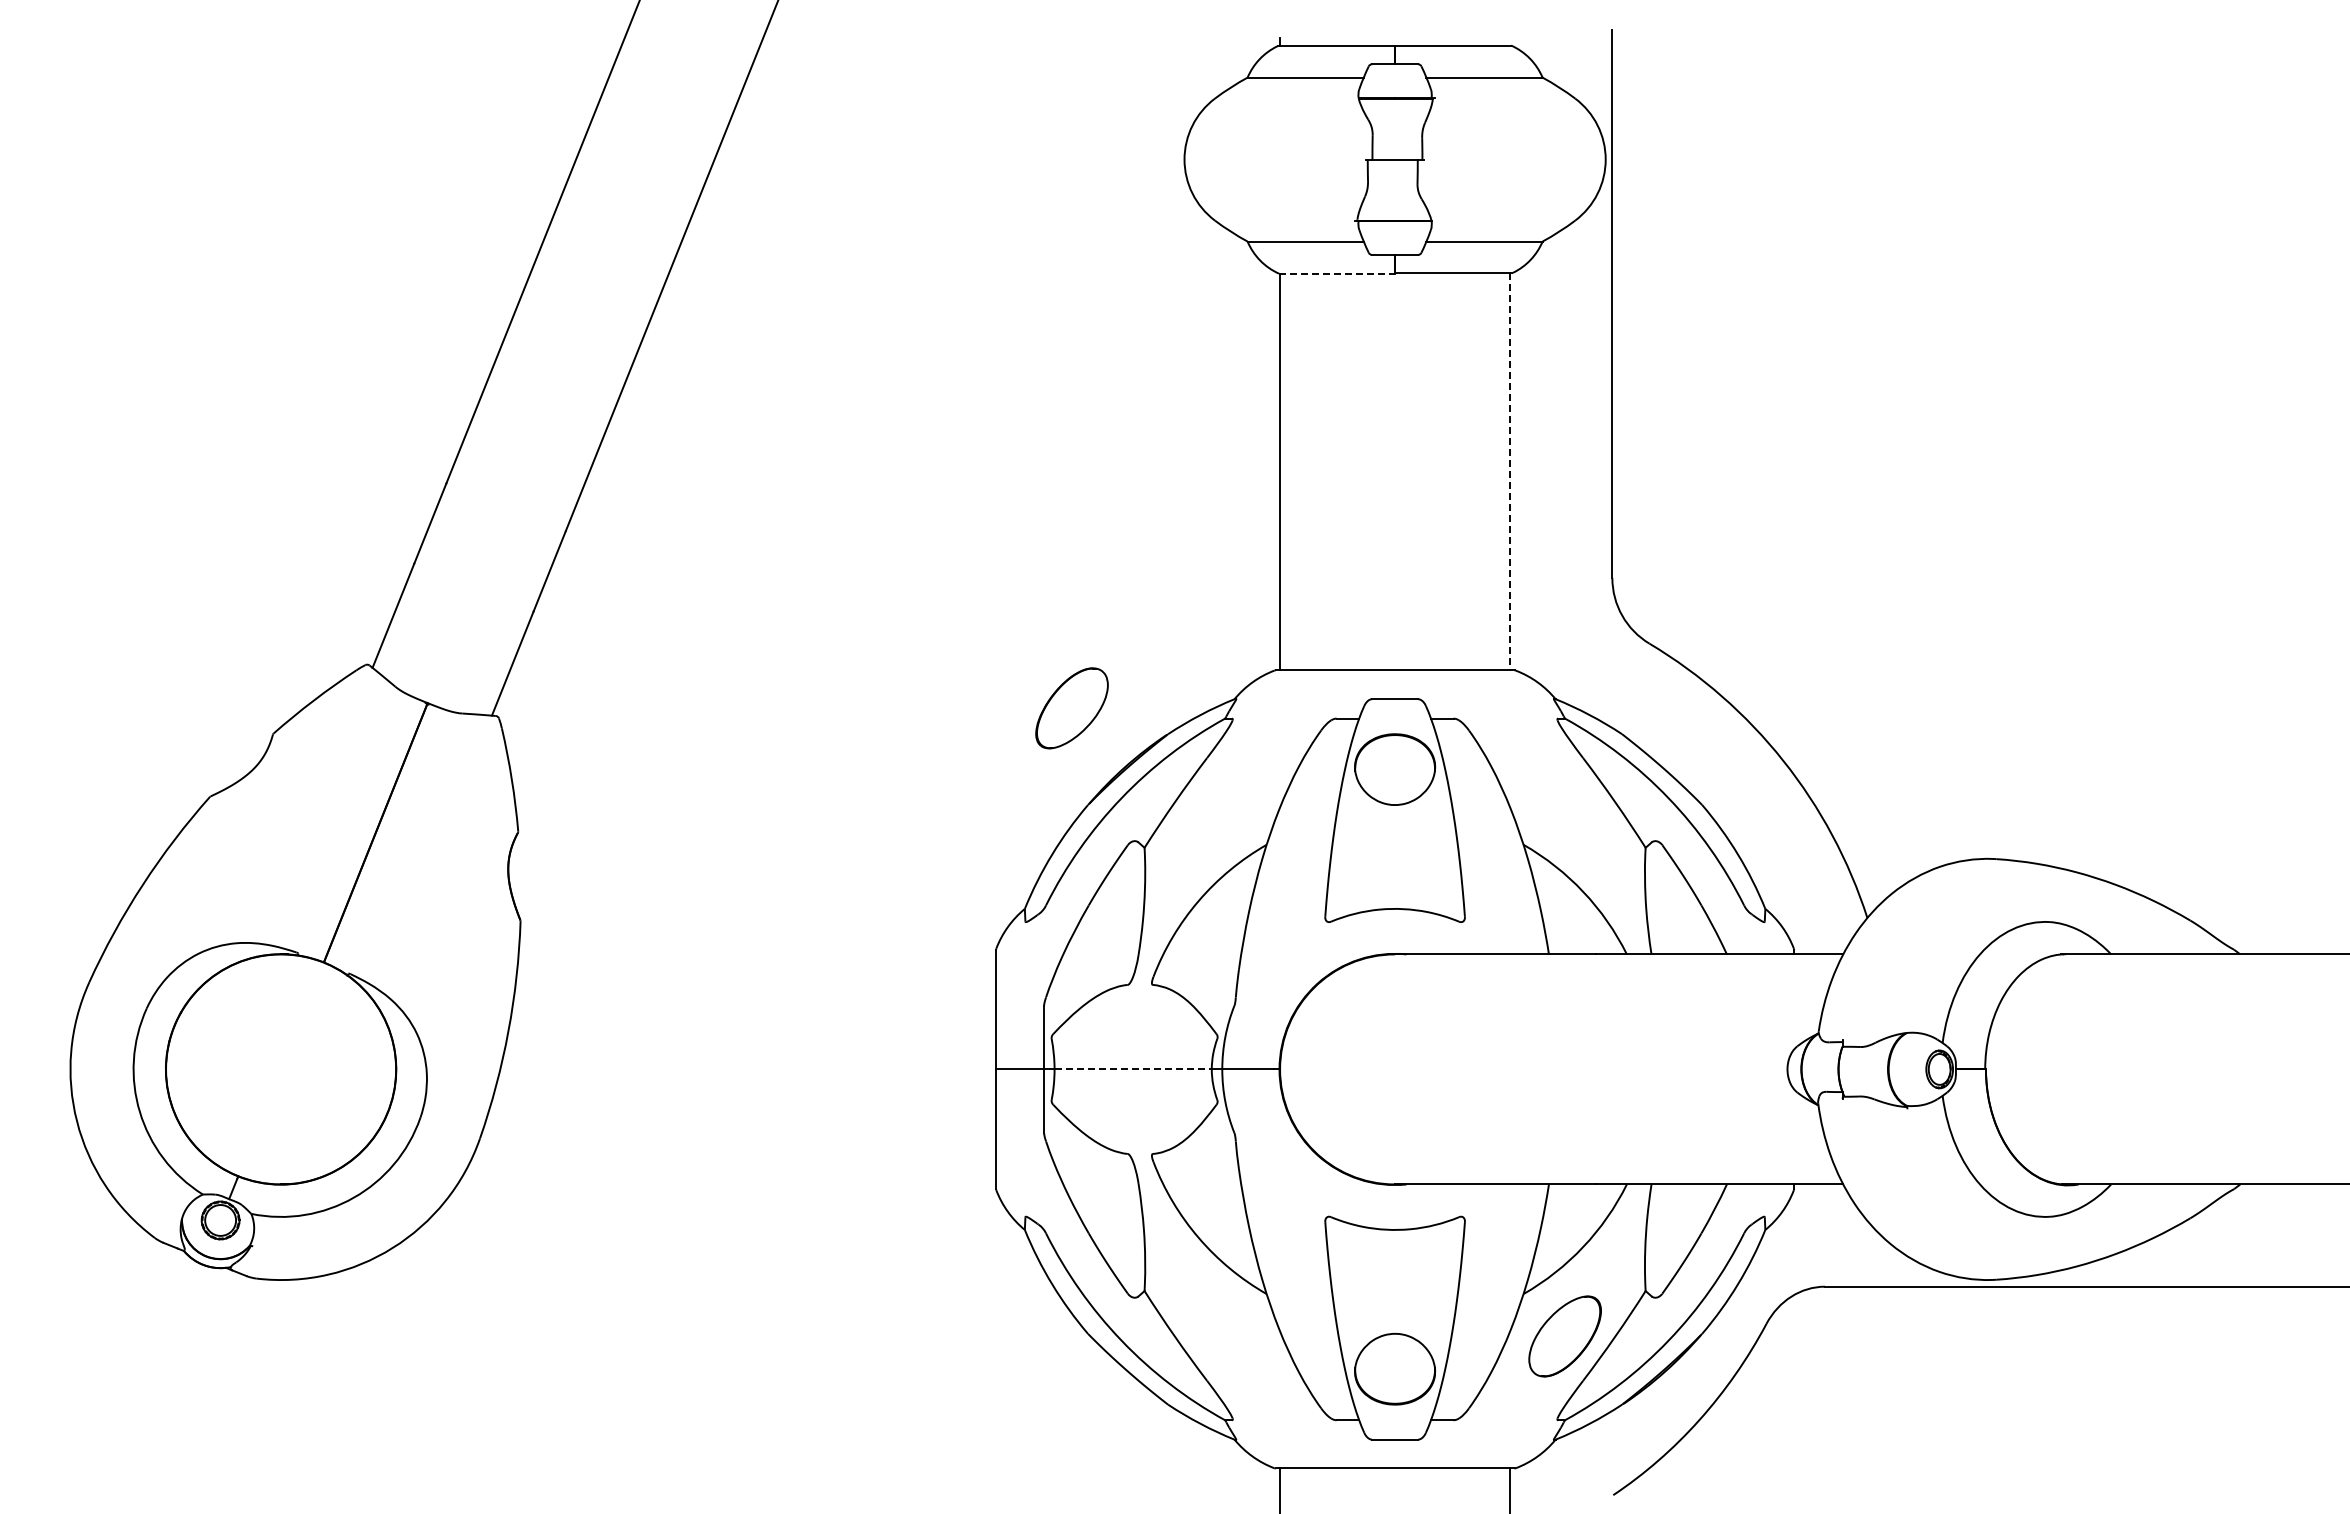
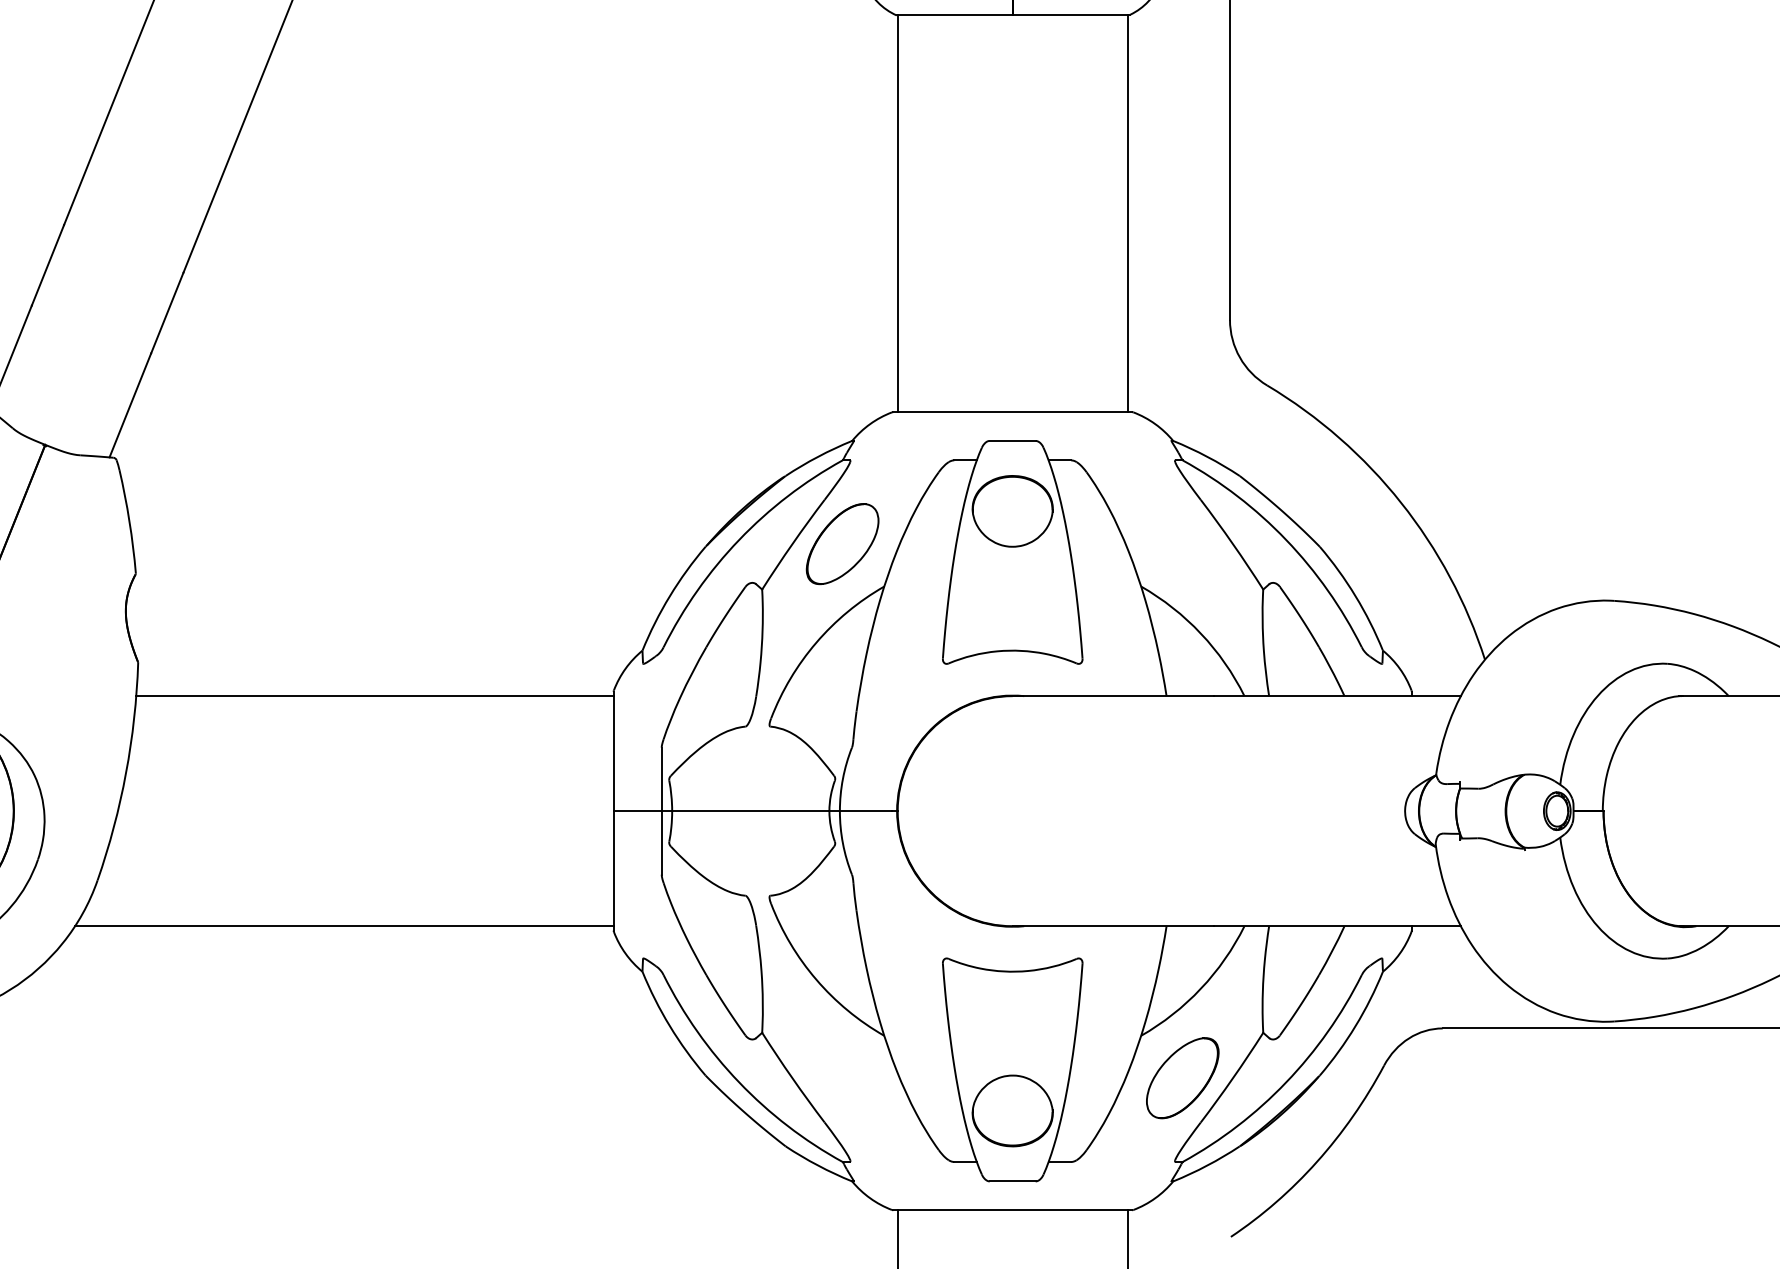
line: (1337, 273) -> (955, 15), dashed -> solid
line: (1510, 471) -> (1128, 213), dashed -> solid
part: (1071, 708) -> (842, 544), moved
line: (757, 954) -> (375, 696), added
line: (1133, 1069) -> (751, 811), dashed -> solid
line: (726, 1184) -> (344, 926), added

